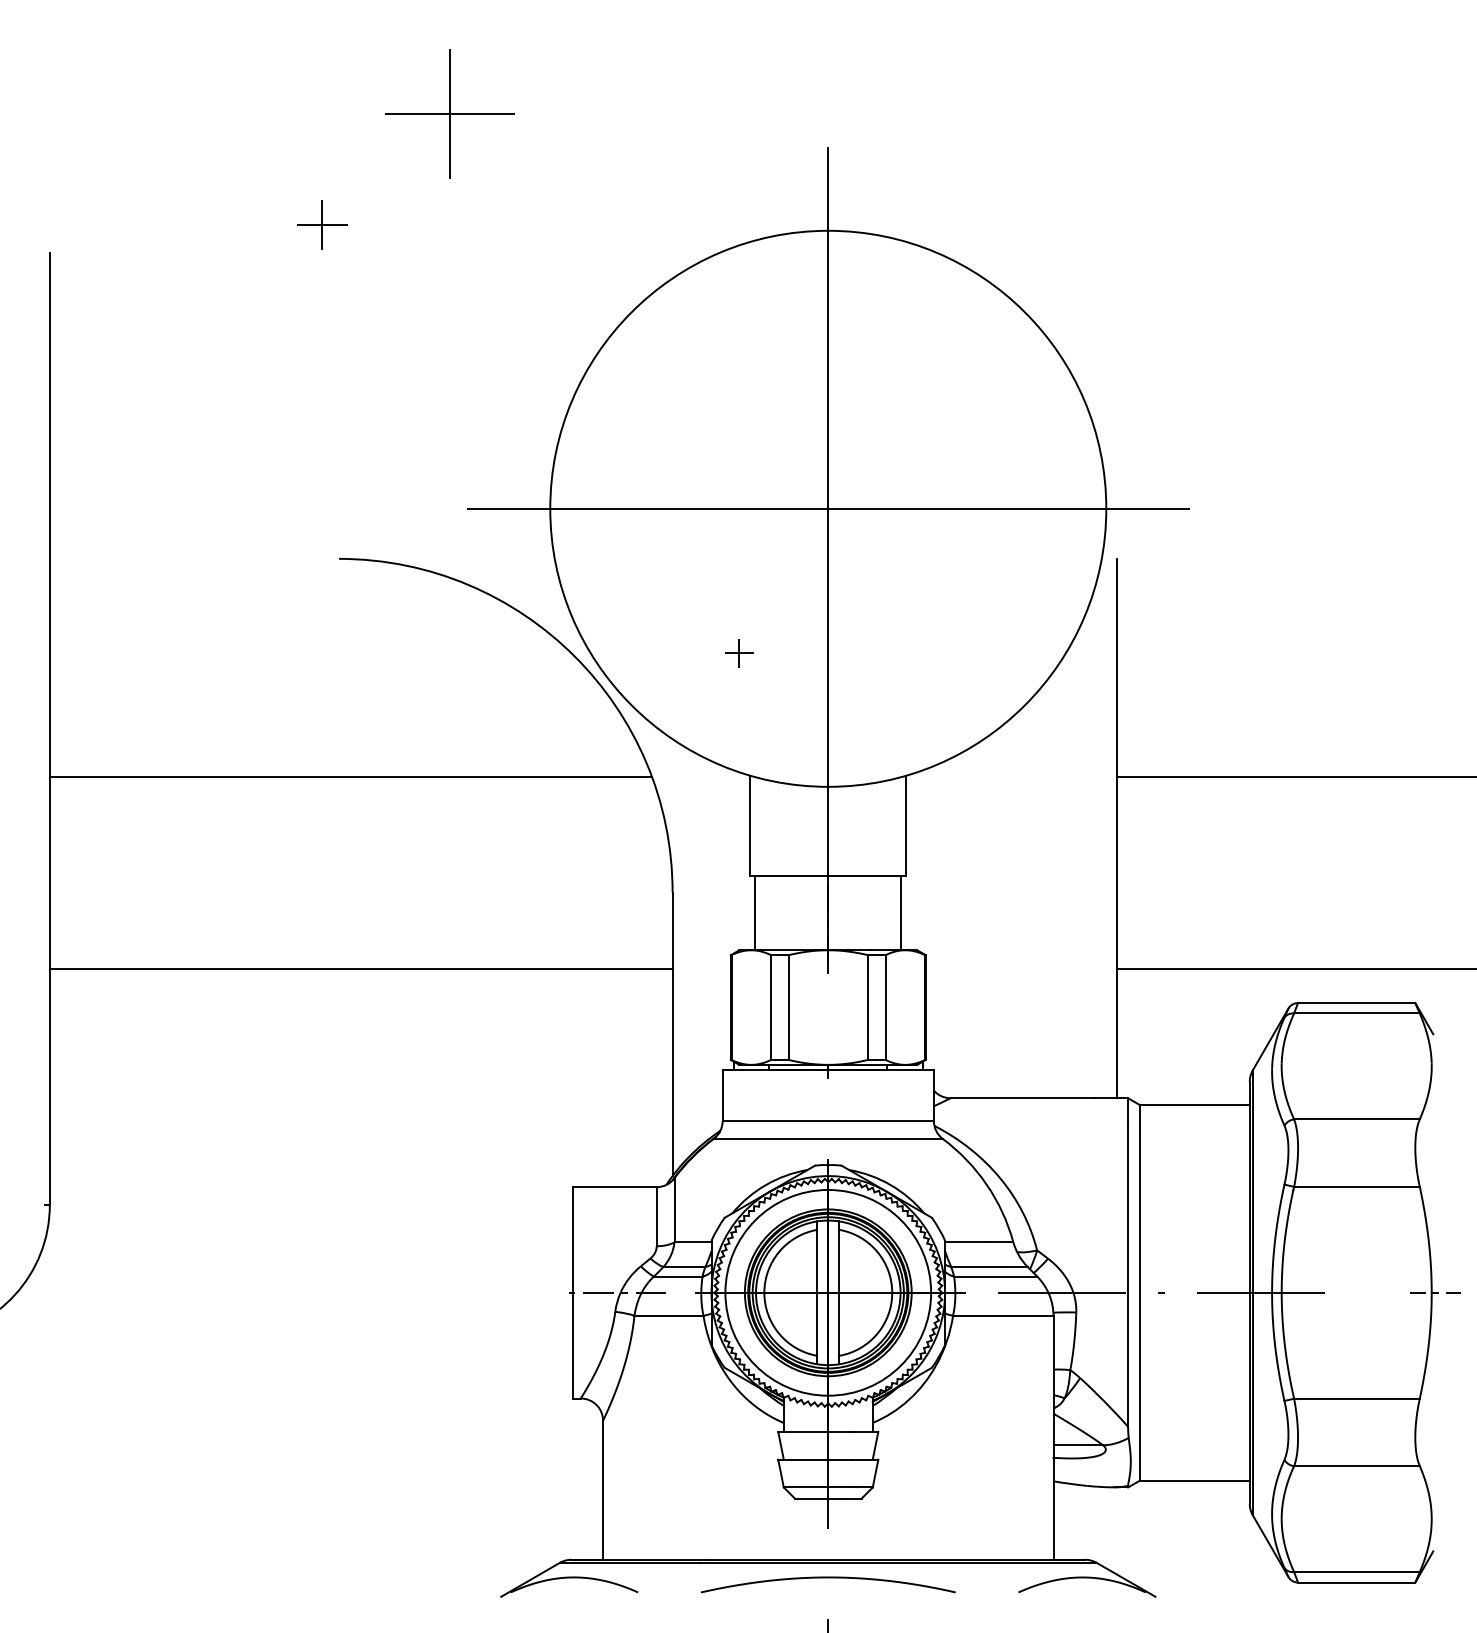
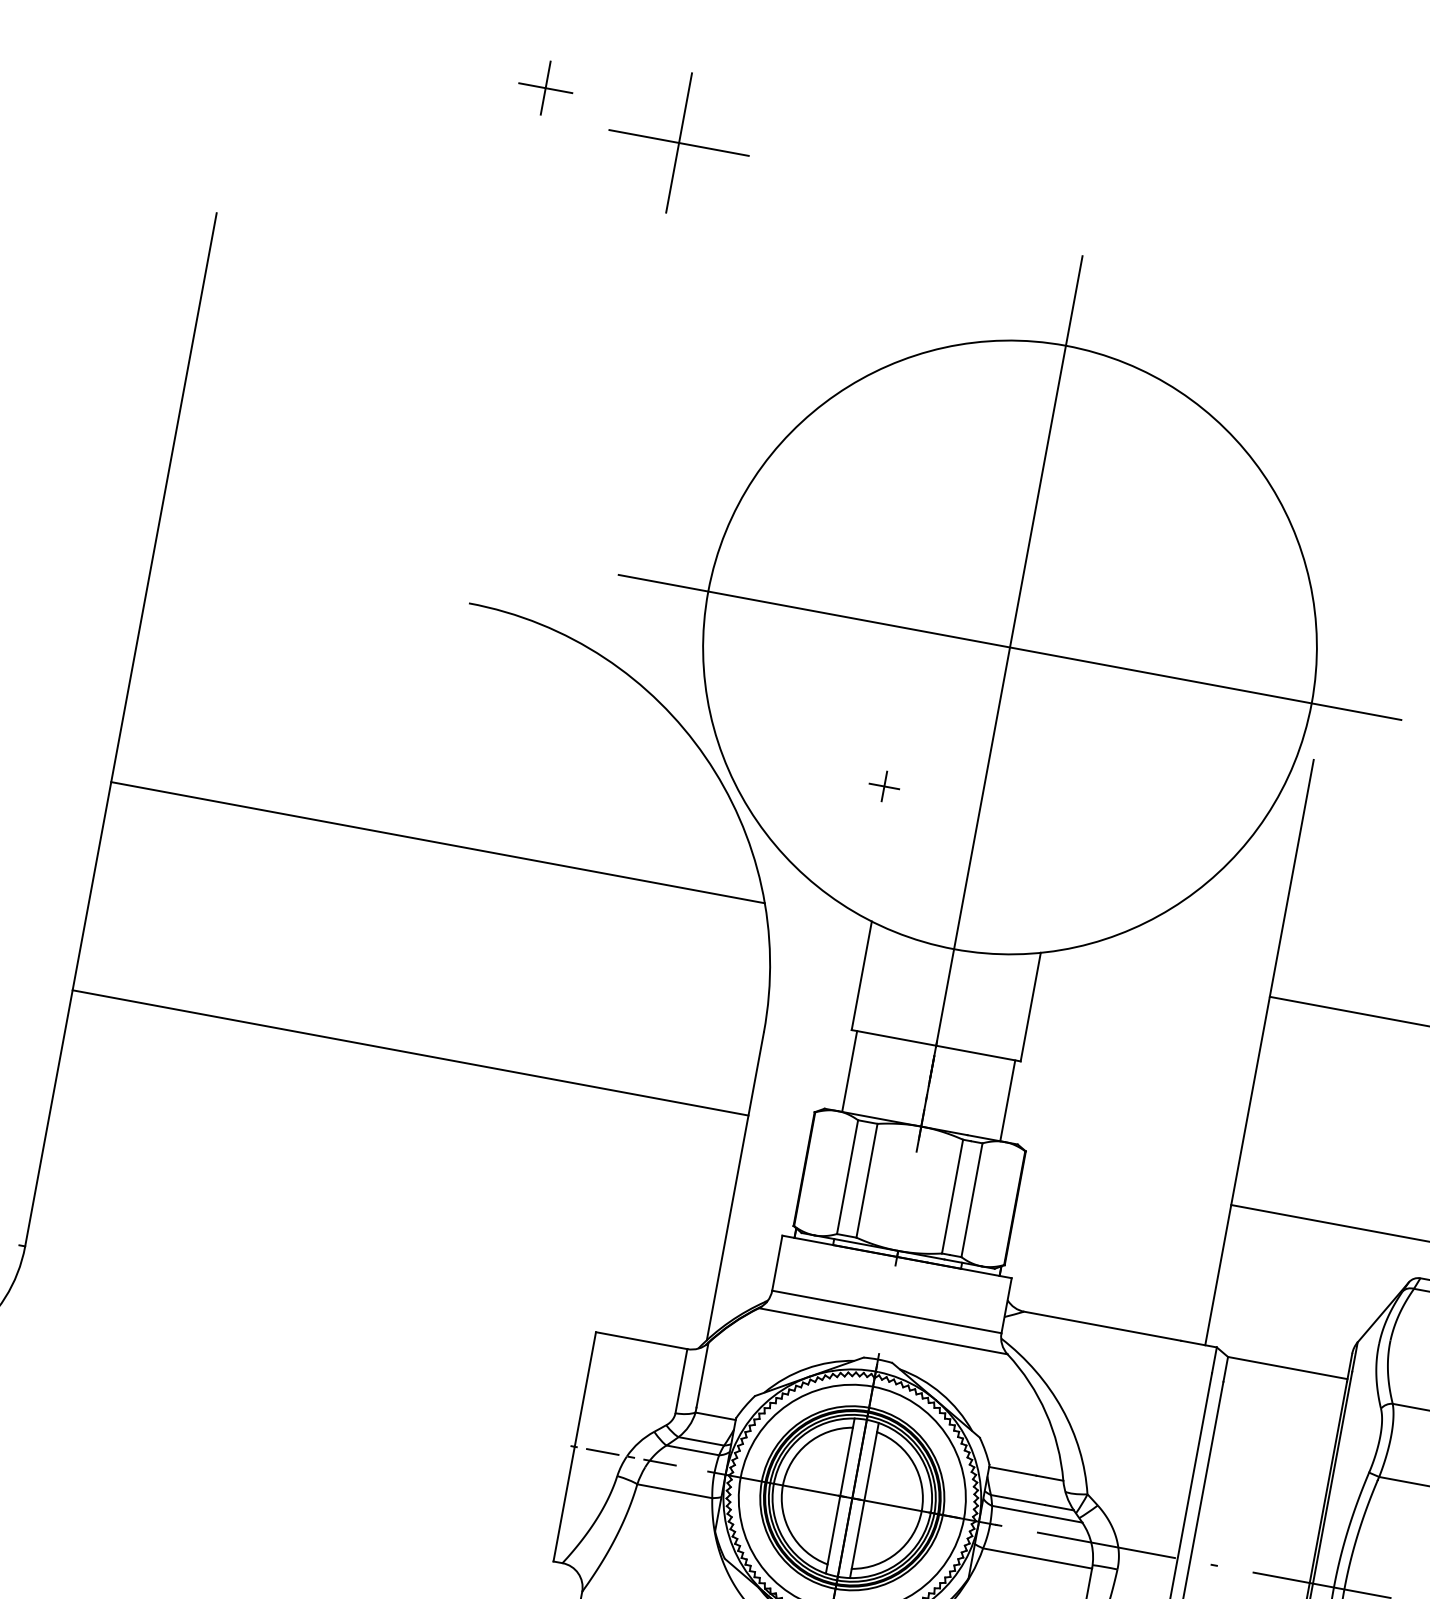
part: (322, 224) -> (546, 87), moved

